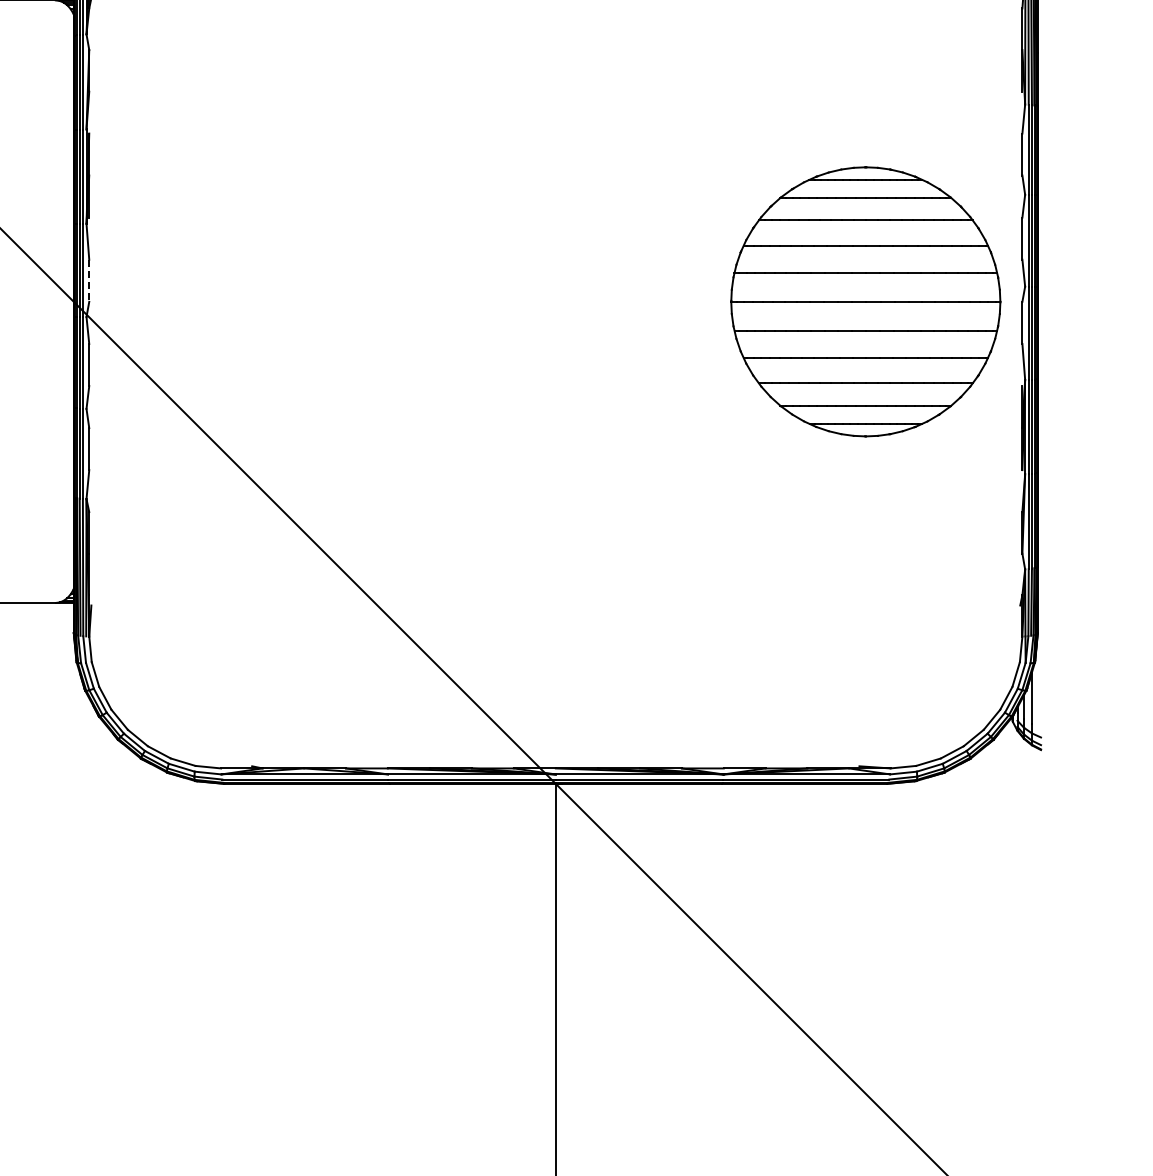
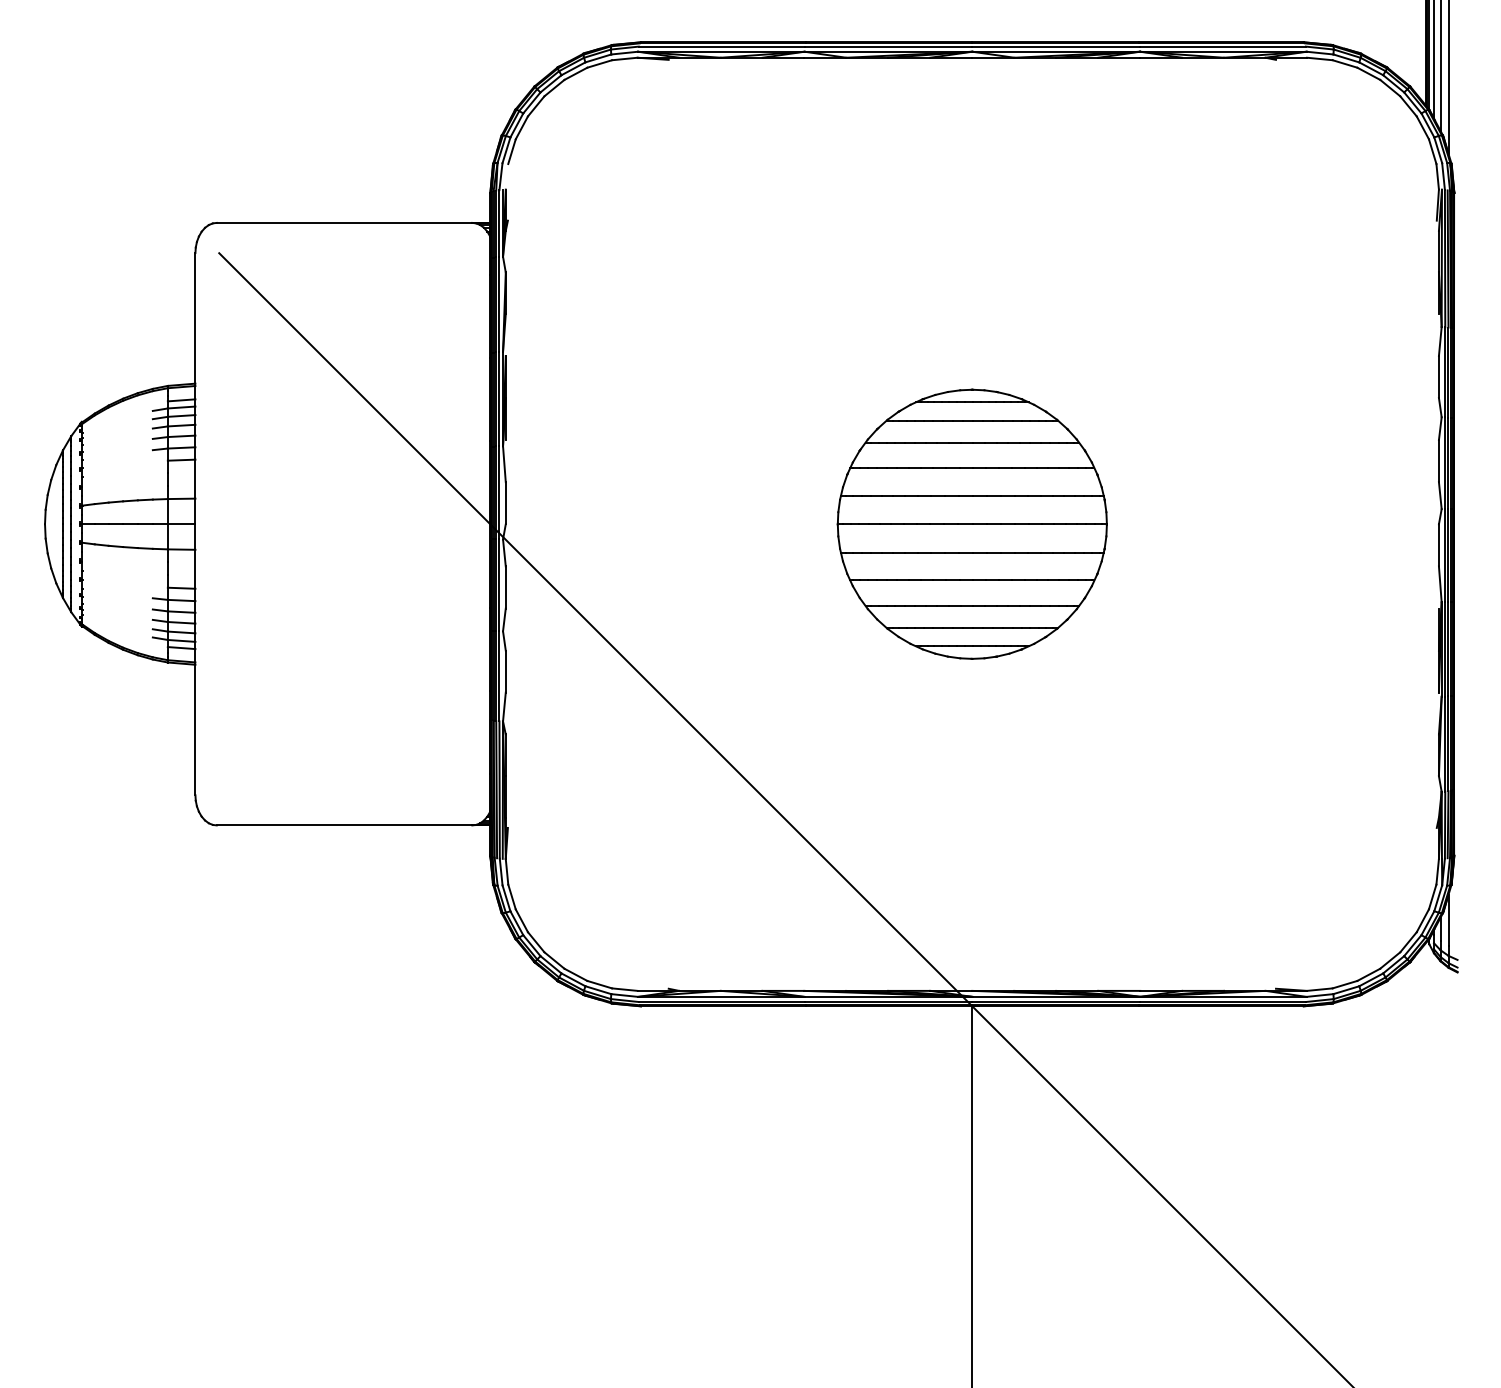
line: (88, 281) -> (505, 503), dashed -> solid
part: (864, 301) -> (971, 523), moved

